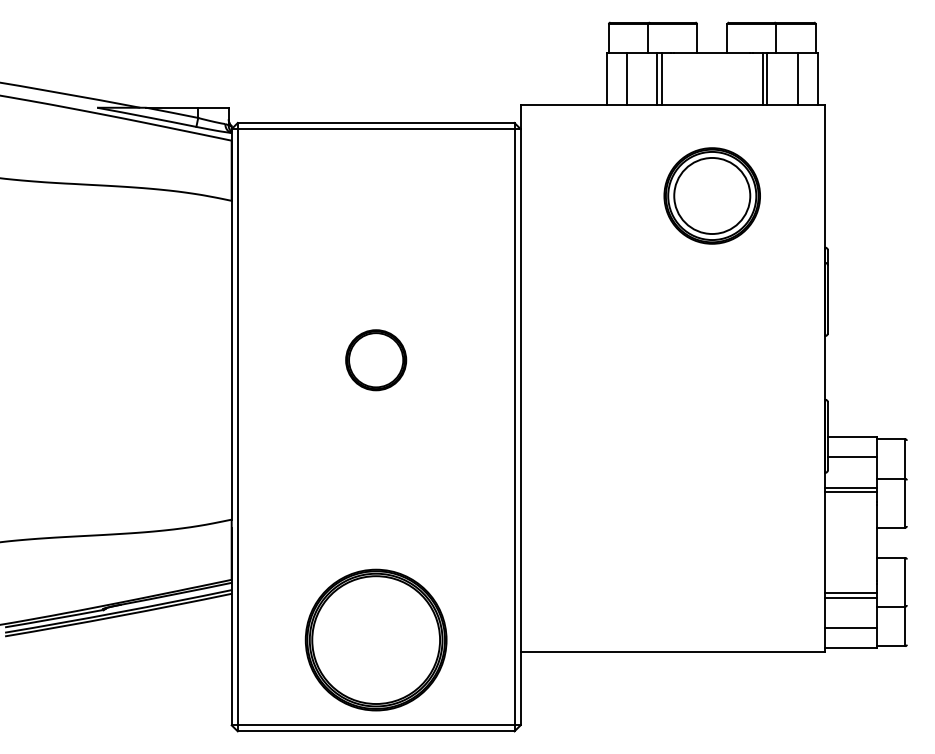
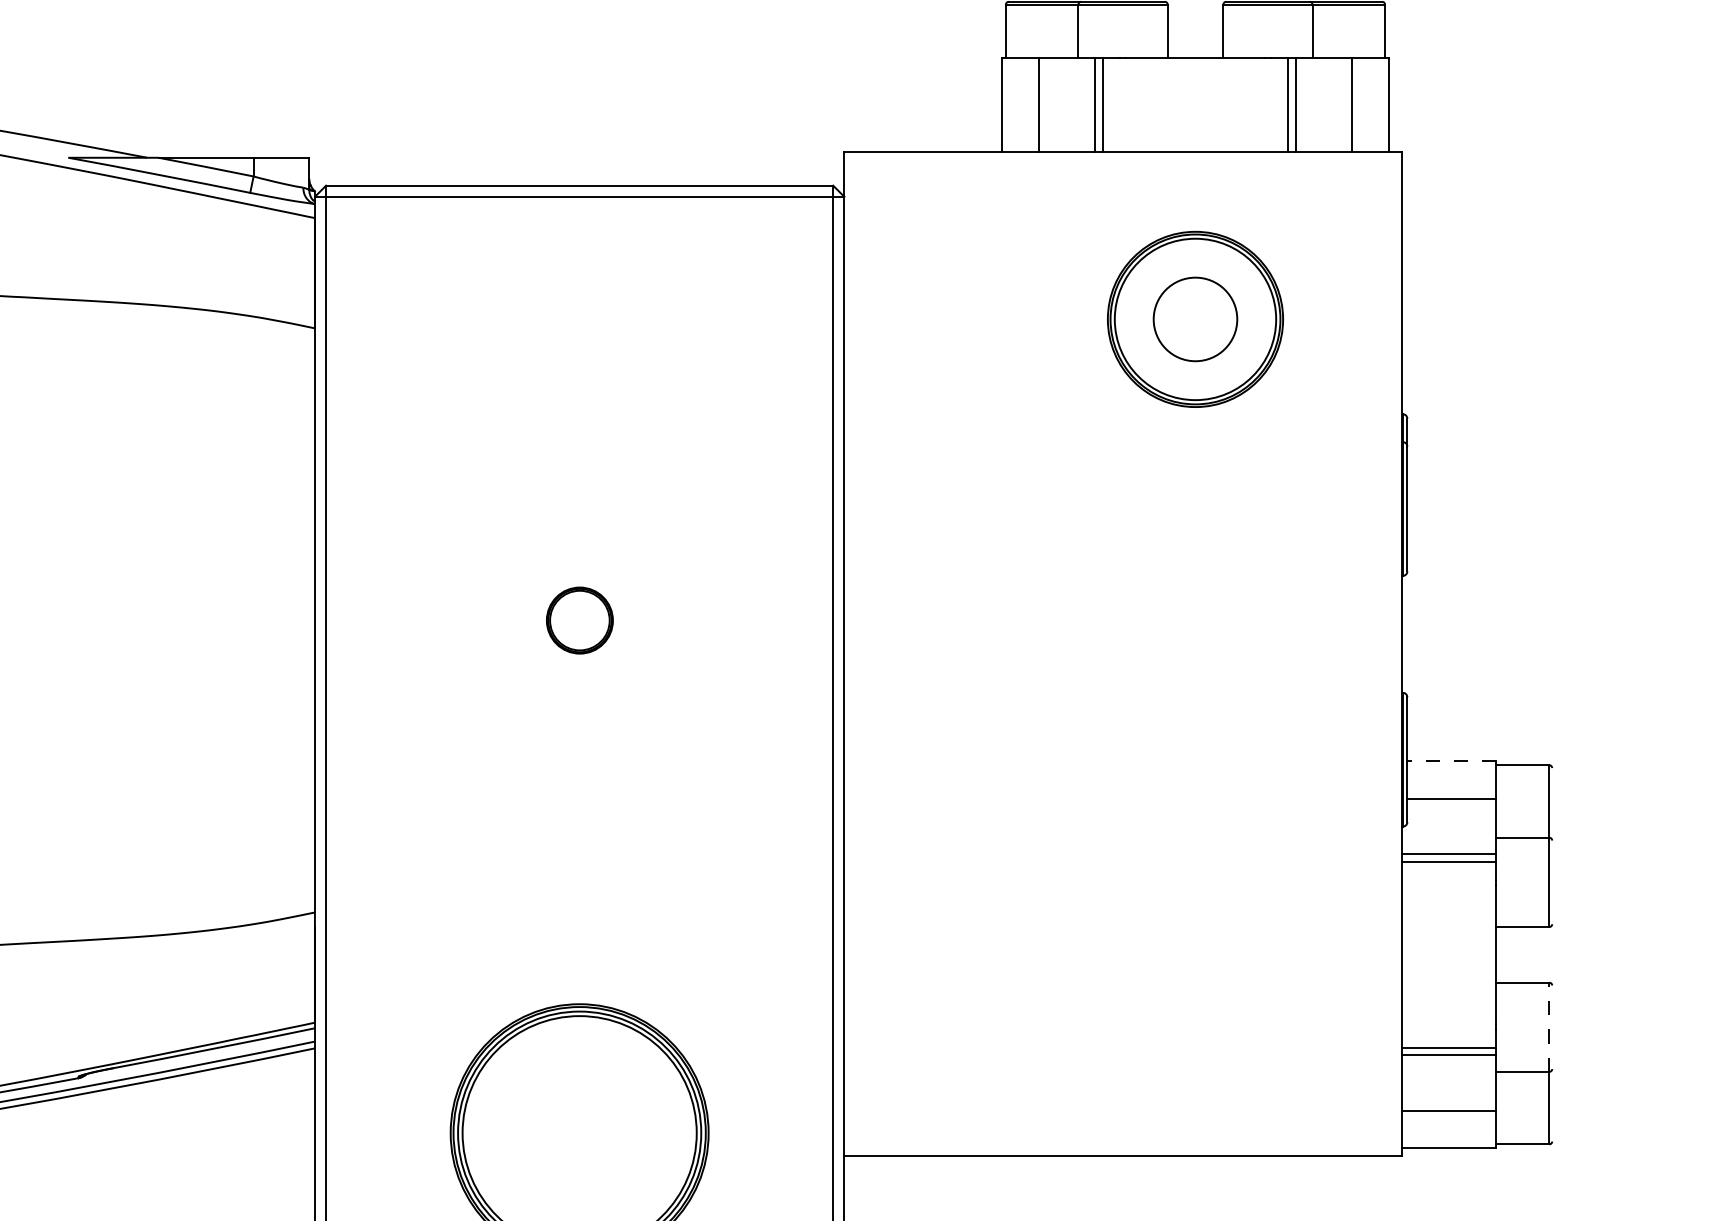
circle: (712, 195) -> (1195, 318), size x0.6
part: (376, 360) -> (580, 620), size x0.6
line: (851, 437) -> (1450, 761), solid -> dashed
line: (905, 581) -> (1549, 1025), solid -> dashed

